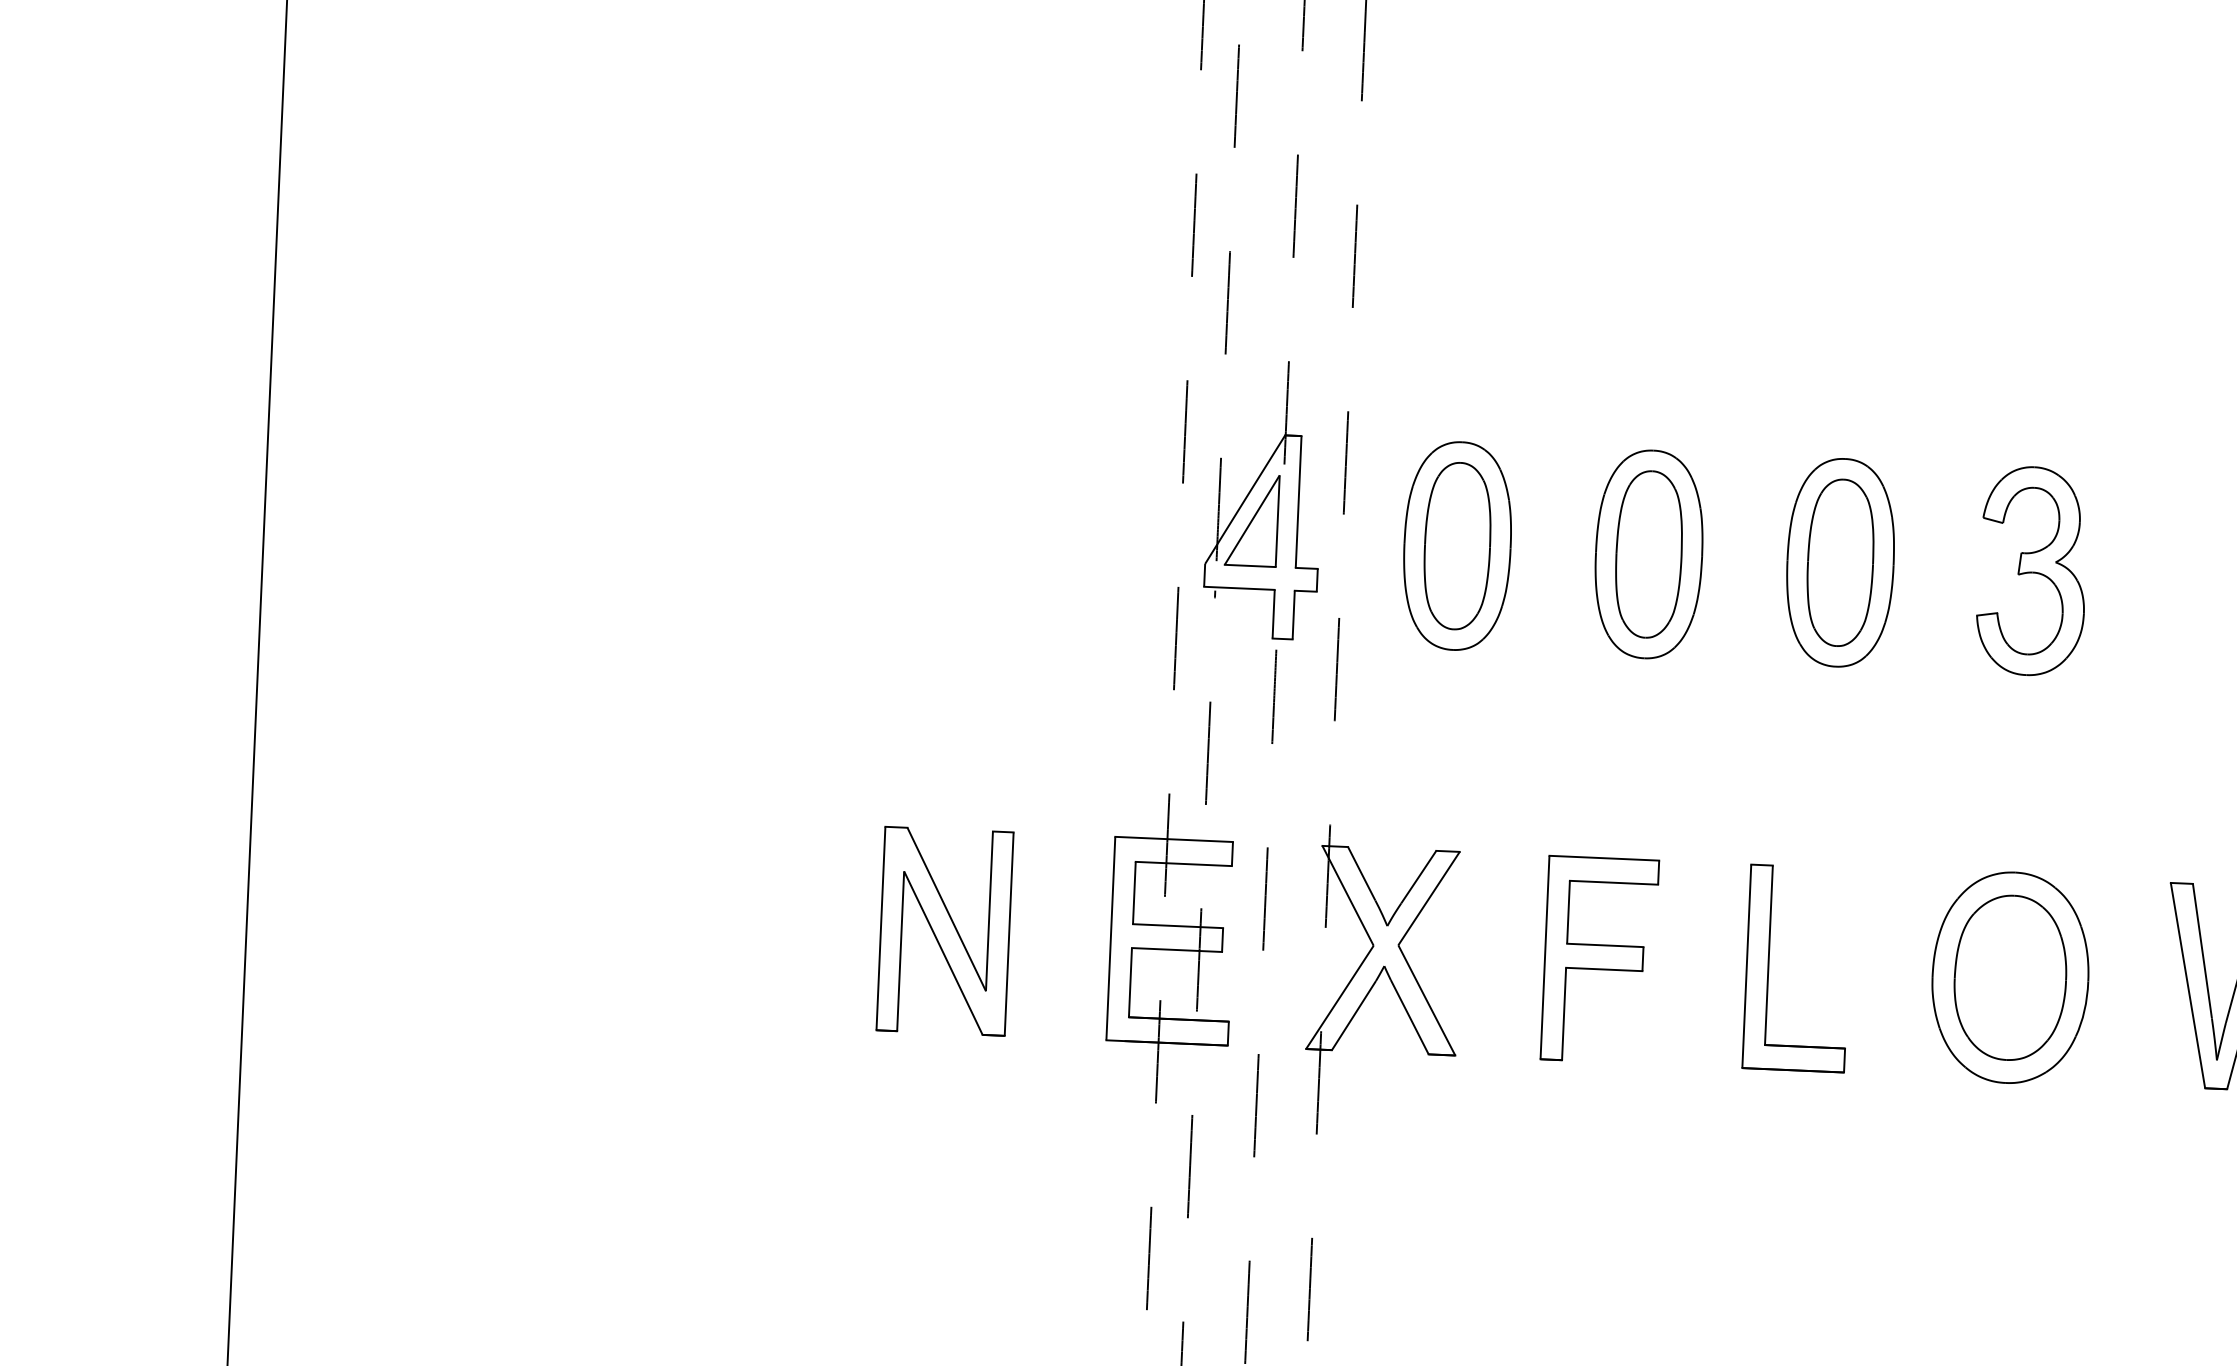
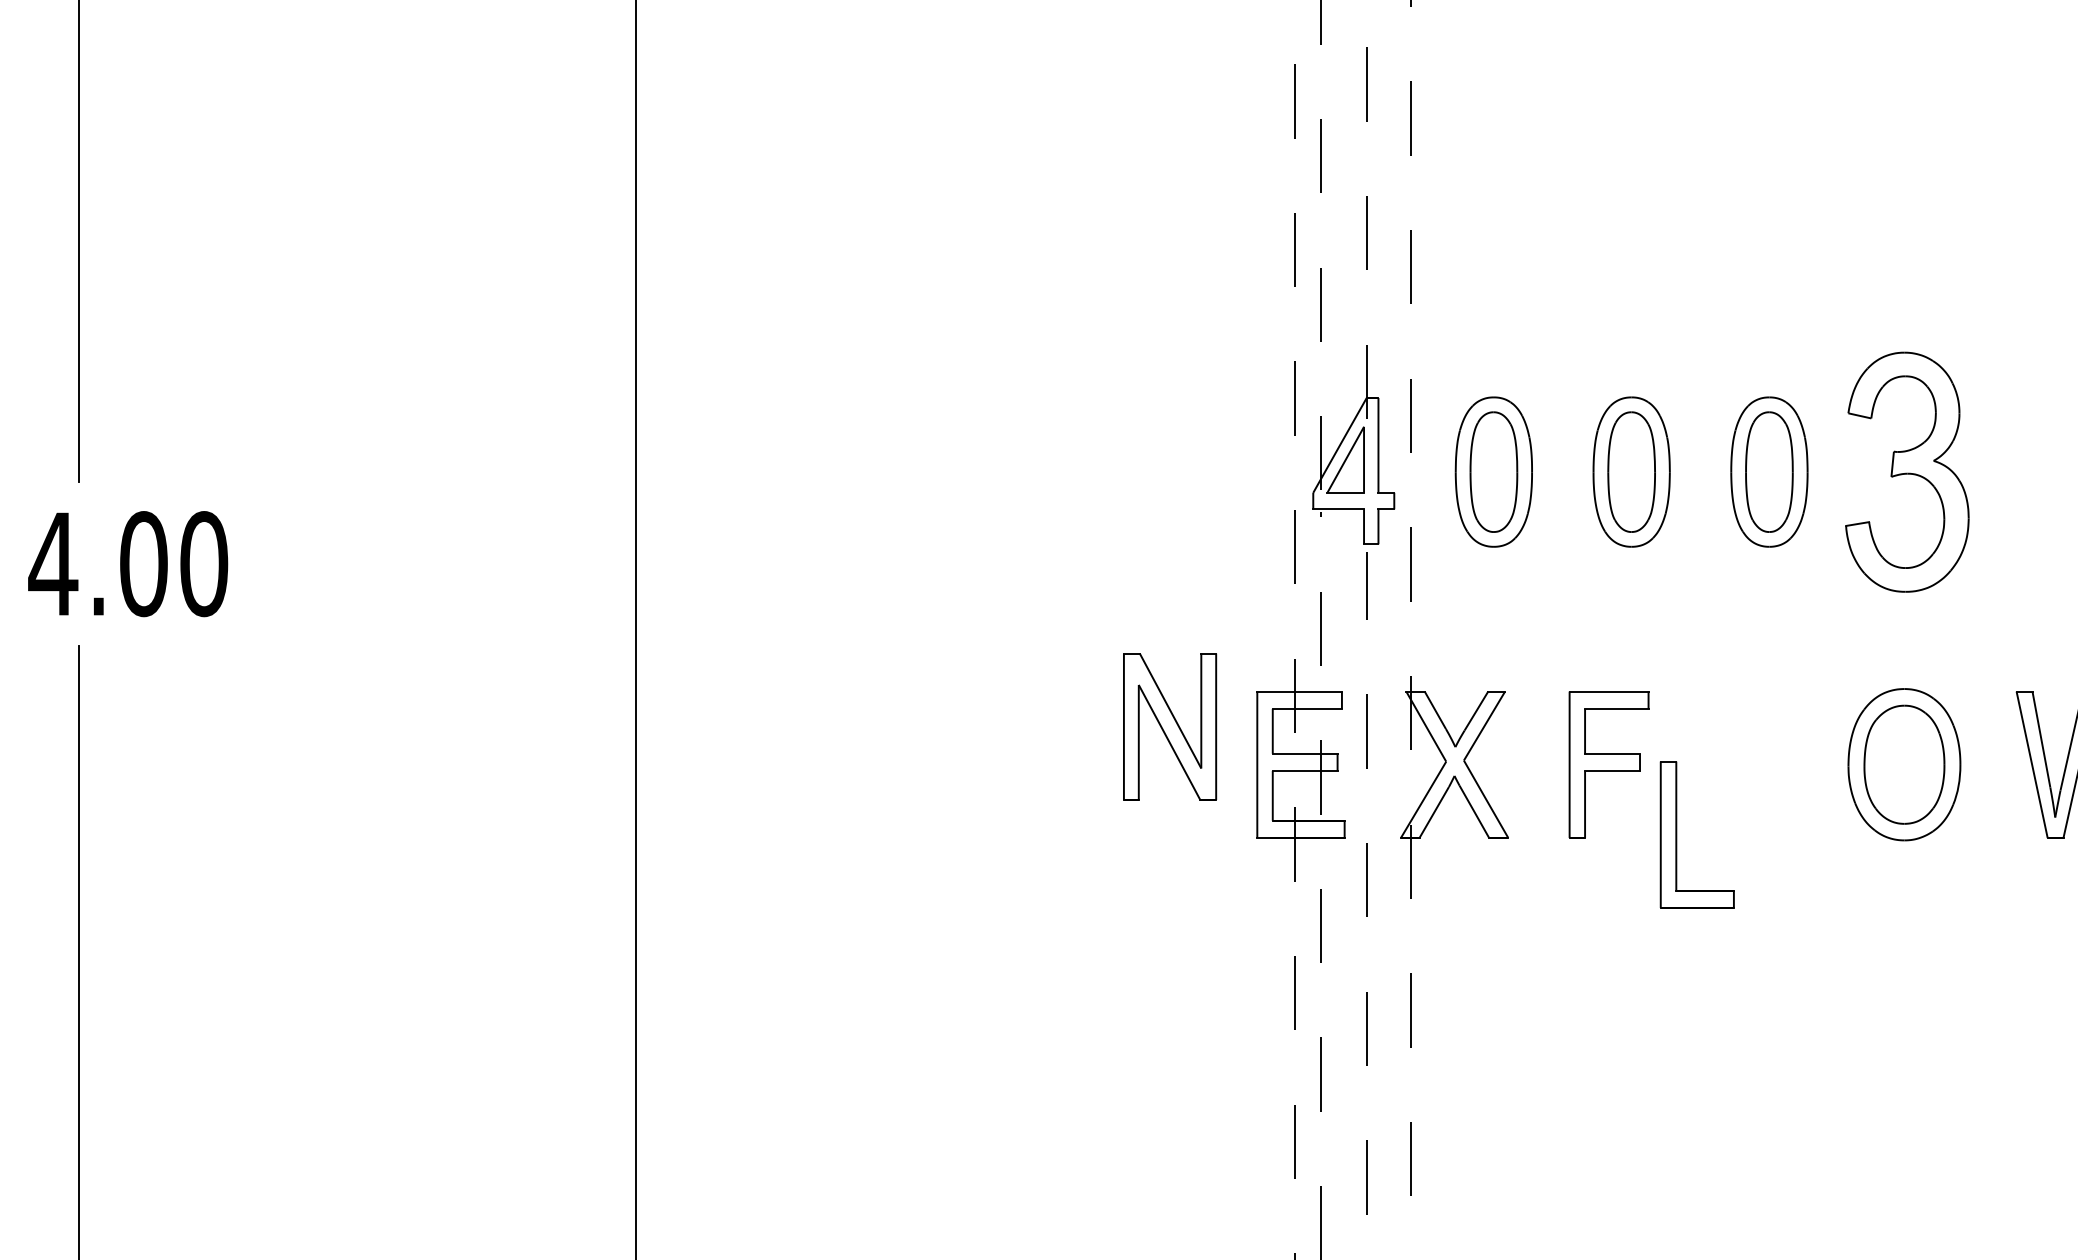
part: (2032, 570) -> (1907, 471), size x1.6
part: (945, 930) -> (1170, 726), moved
part: (1770, 966) -> (1677, 834), moved

